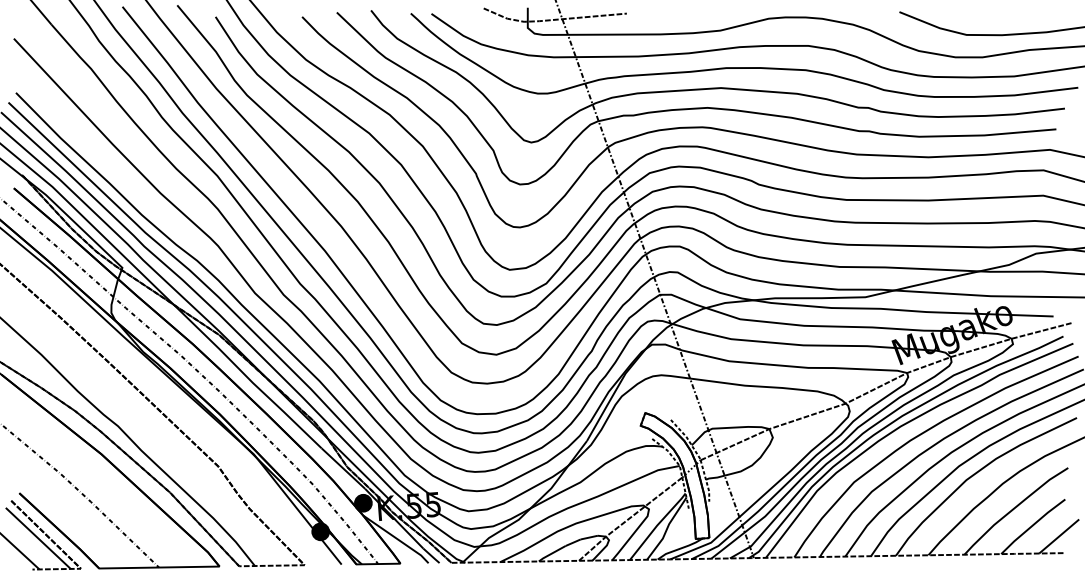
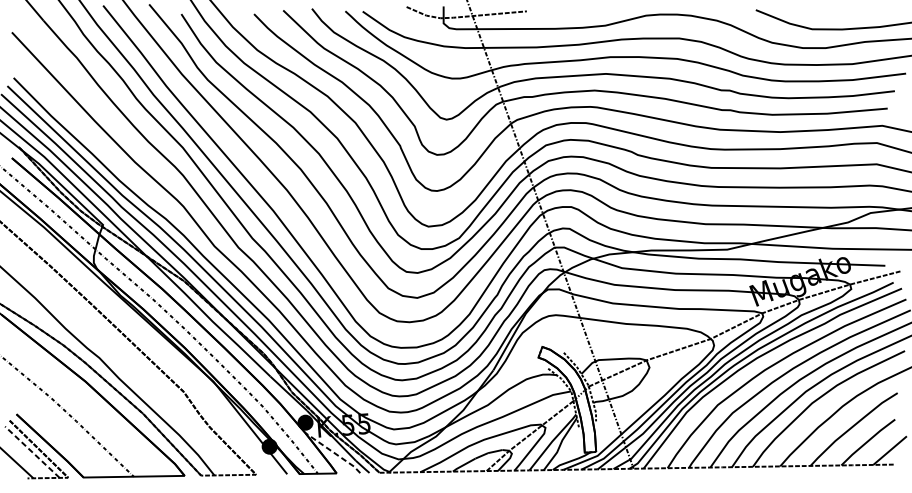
line: (38, 538) -> (32, 452), solid -> dashed
line: (396, 538) -> (333, 452), solid -> dashed

